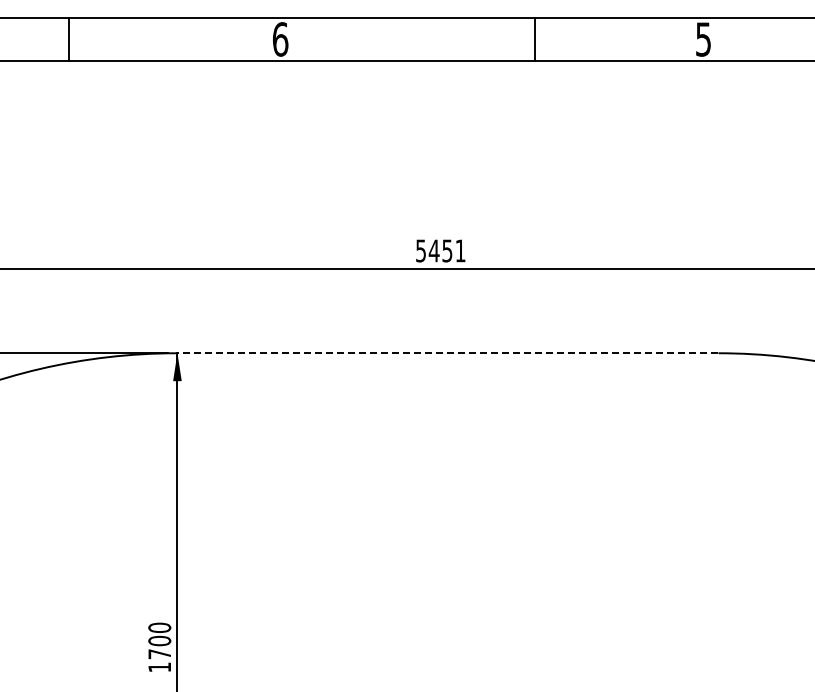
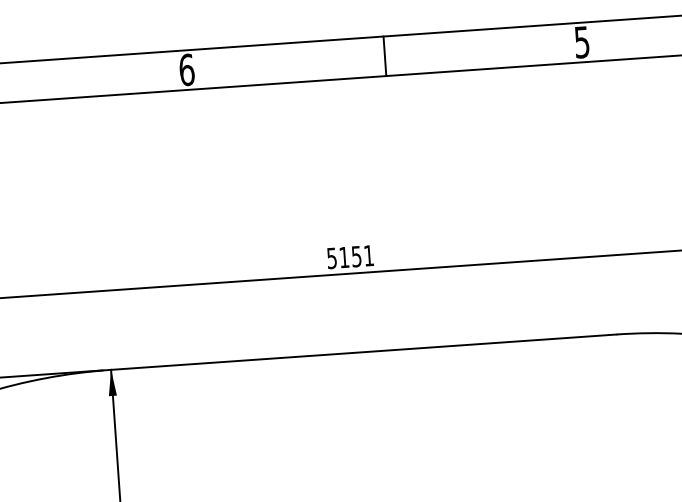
line: (535, 39) -> (384, 56), moved
text: (433, 250) -> (343, 257), 5451 -> 5151
line: (447, 353) -> (363, 352), dashed -> solid

